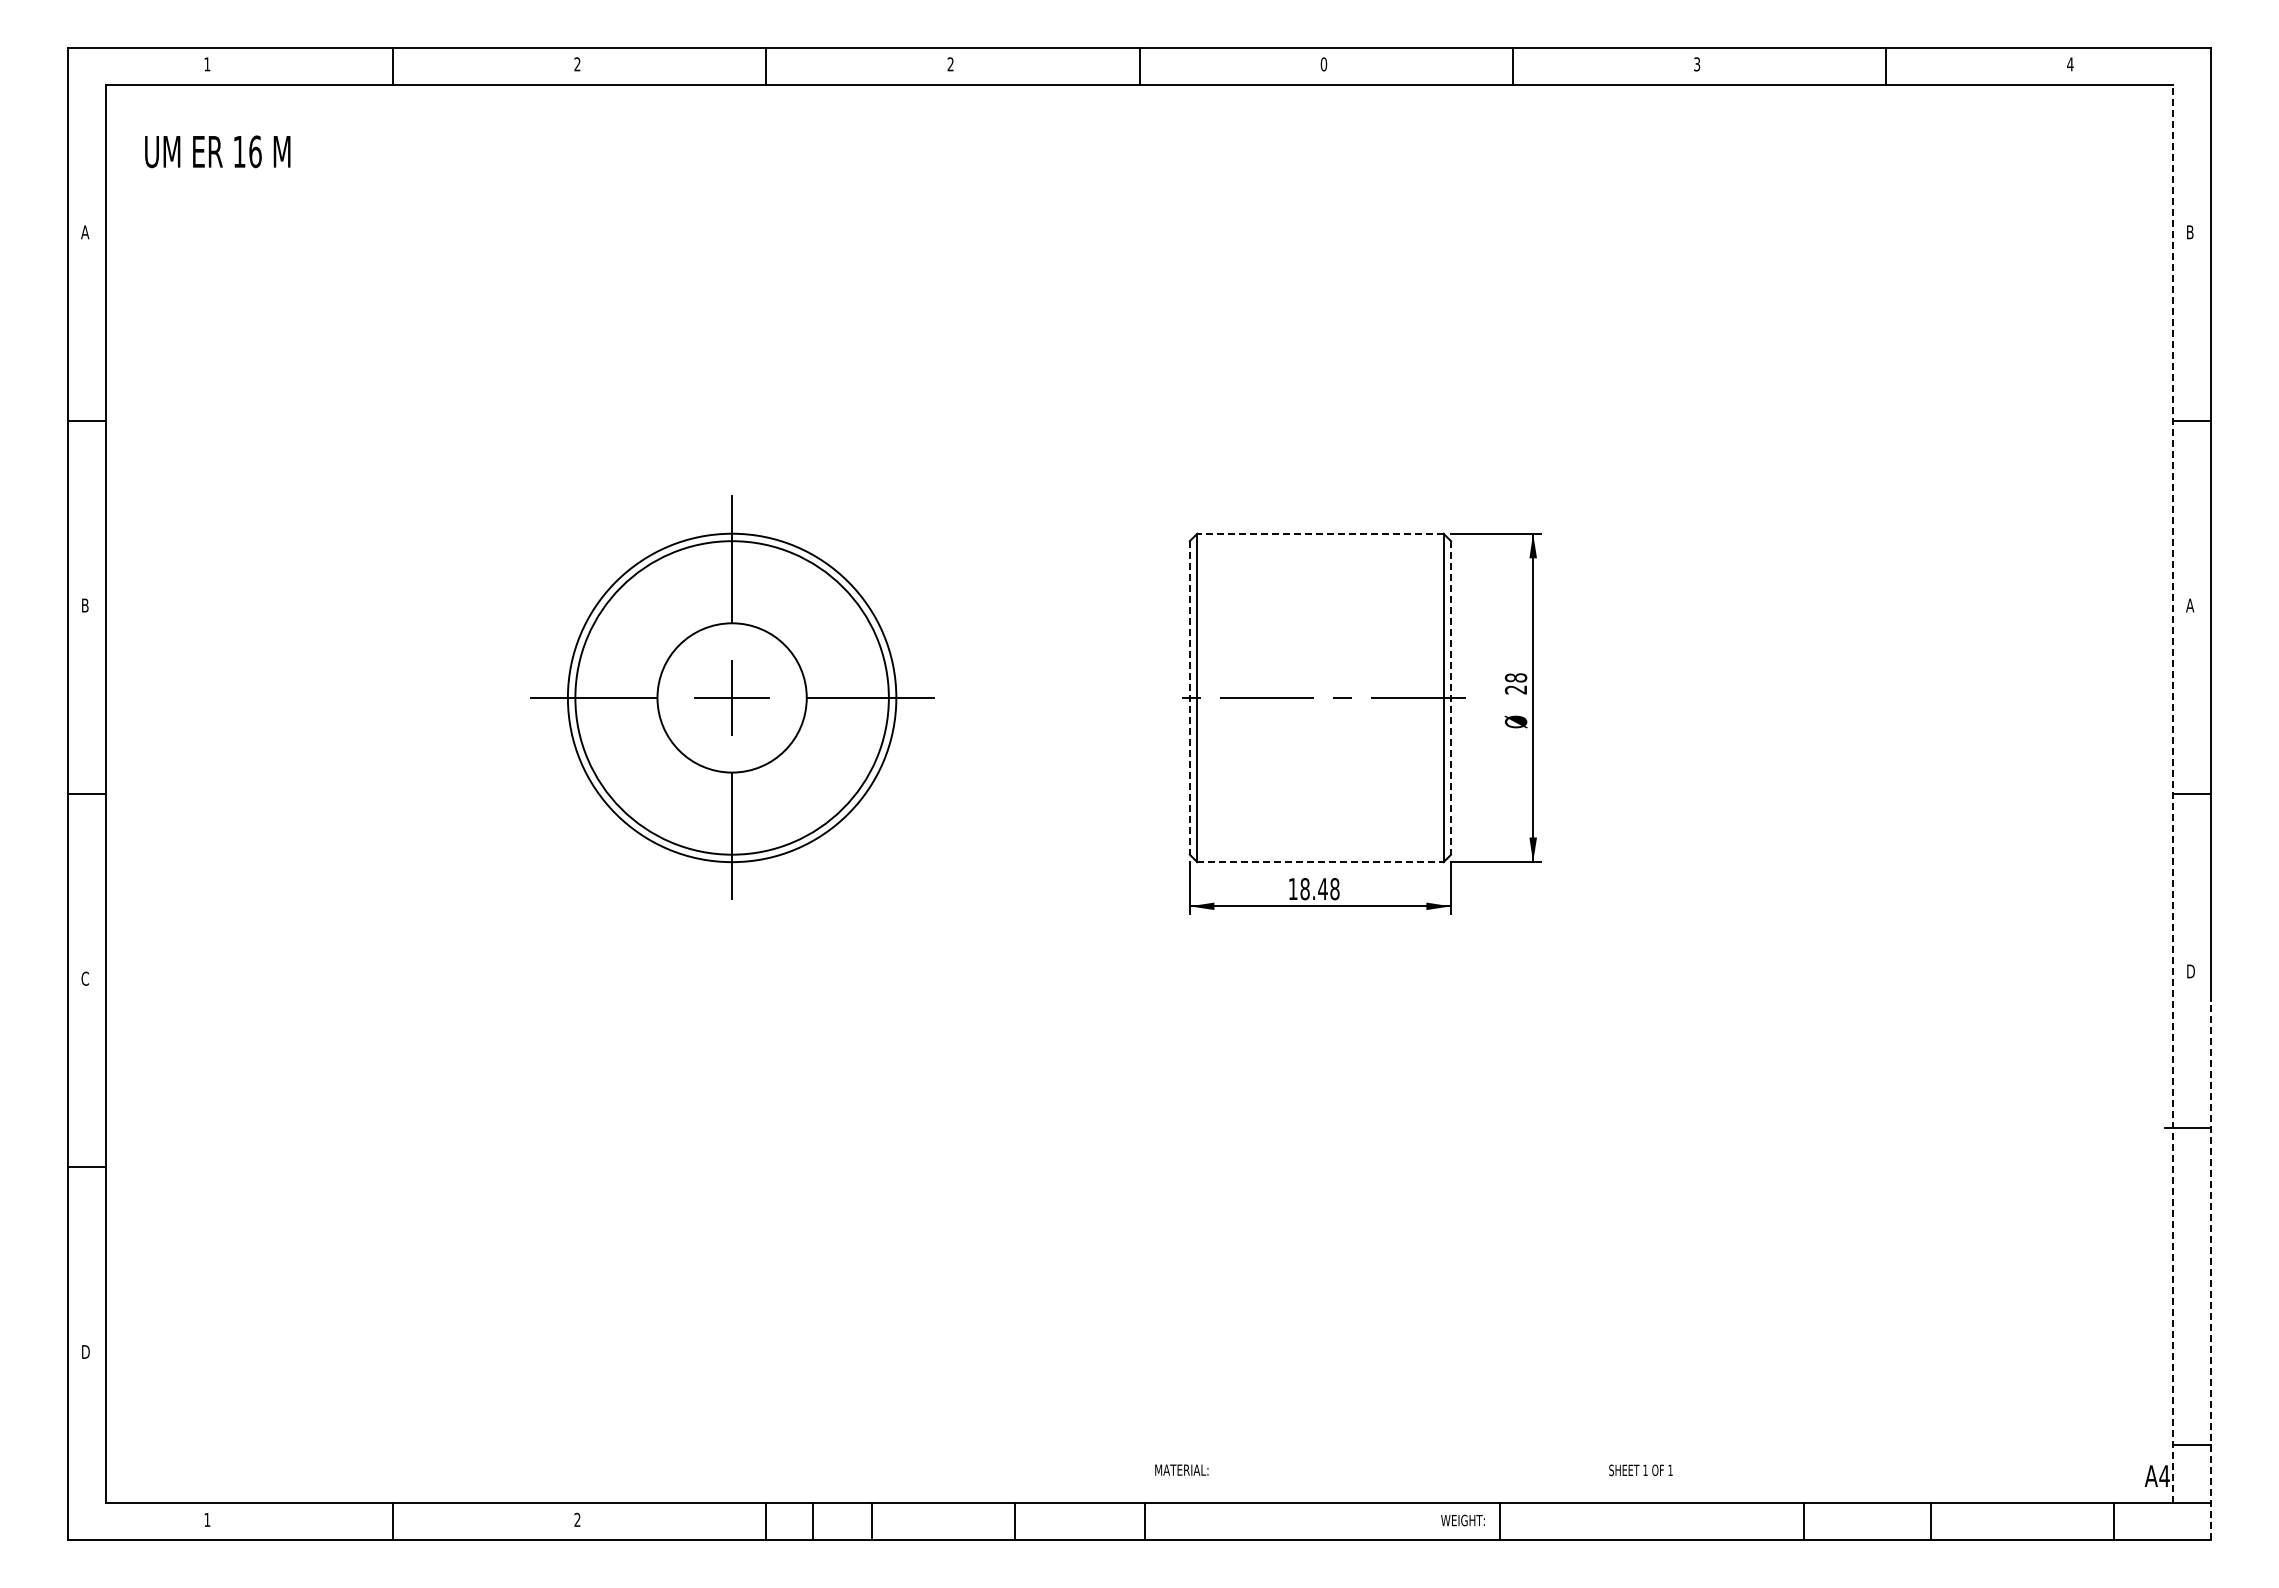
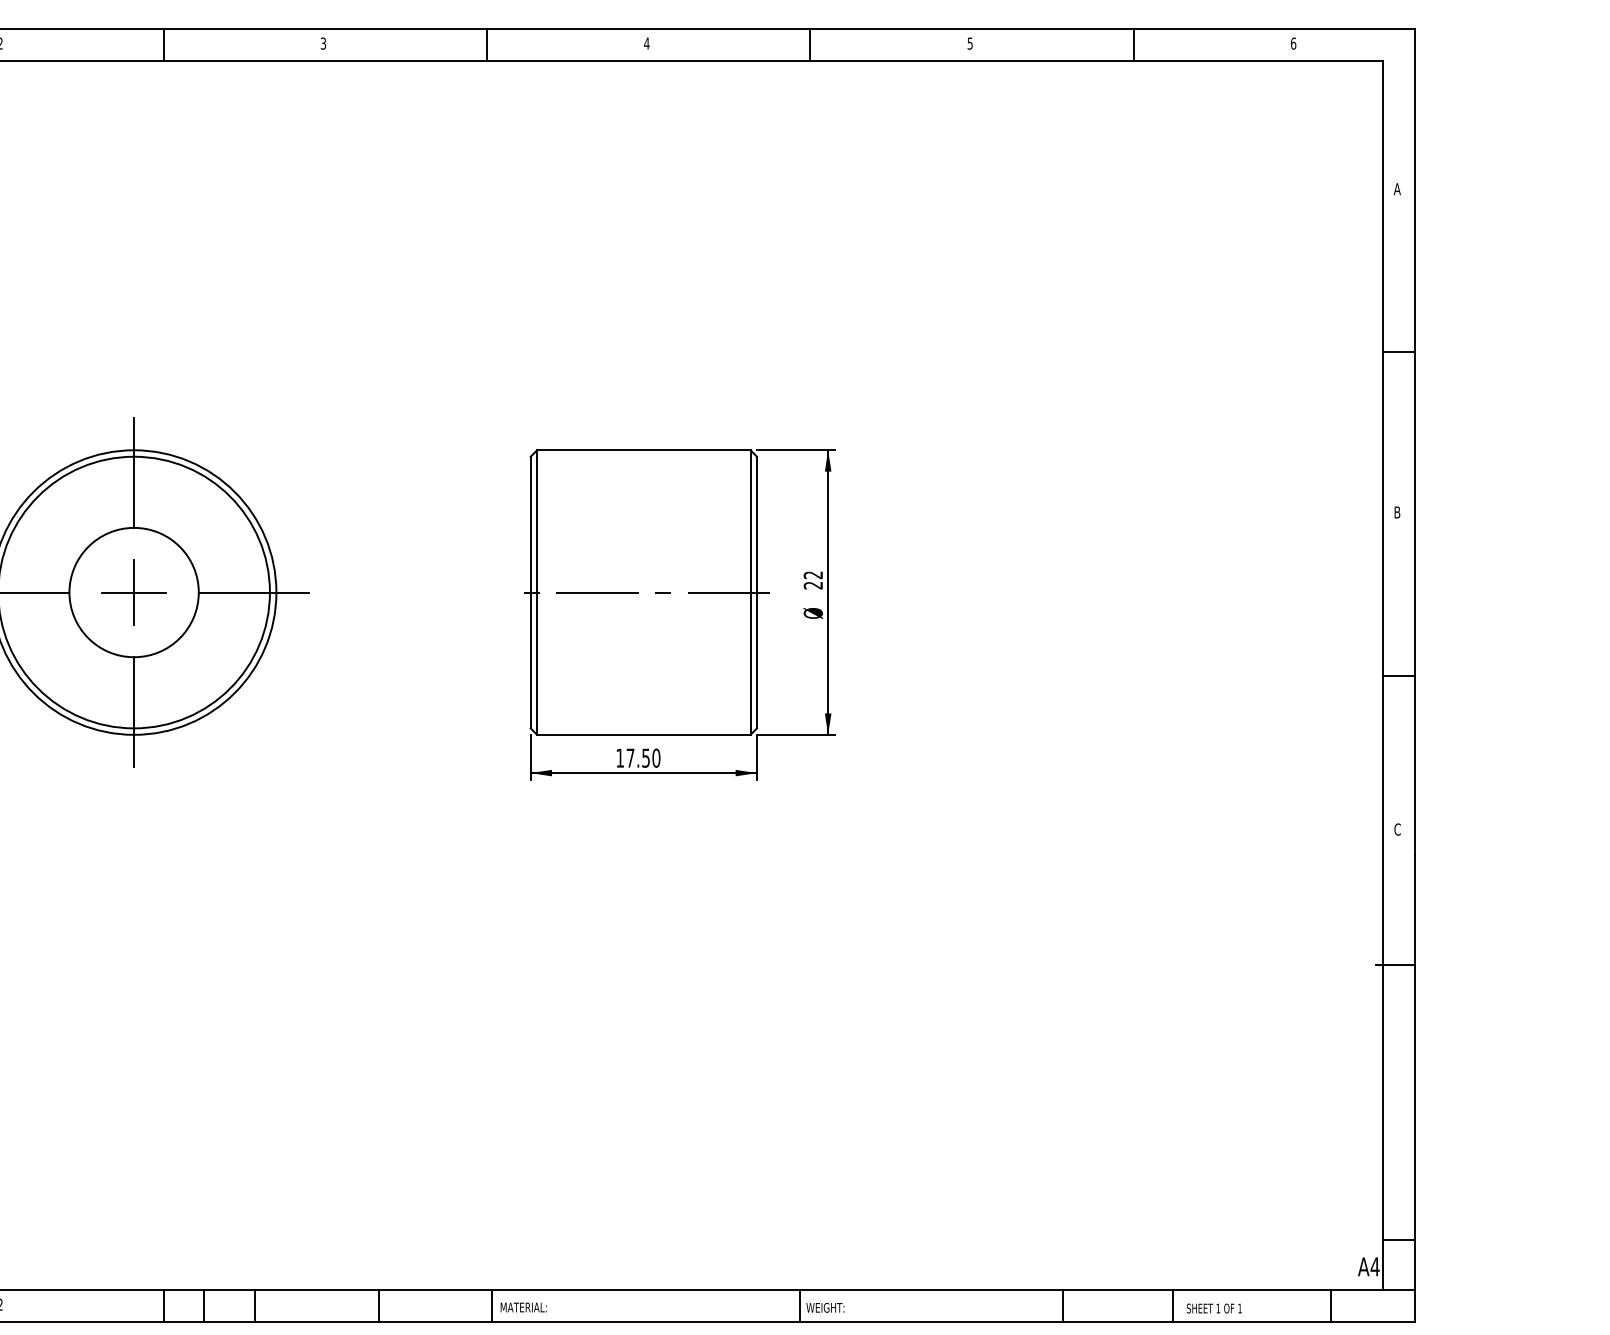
text: (1697, 63) -> (970, 42), 3 -> 5
text: (950, 64) -> (323, 43), 2 -> 3
text: (1323, 64) -> (646, 43), 0 -> 4
text: (2070, 64) -> (1293, 43), 4 -> 6
text: (2190, 232) -> (1397, 189), B -> A
line: (1319, 533) -> (643, 450), dashed -> solid
text: (2190, 605) -> (1397, 512), A -> B
text: (1516, 677) -> (813, 574), 28 -> 22
line: (1189, 697) -> (530, 592), dashed -> solid
line: (1451, 697) -> (757, 592), dashed -> solid
line: (2173, 793) -> (1382, 675), dashed -> solid
line: (1320, 862) -> (643, 735), dashed -> solid
text: (1319, 889) -> (643, 758), 18.48 -> 17.50
text: (2190, 971) -> (1397, 829), D -> C
line: (2210, 1270) -> (1414, 1088), dashed -> solid
text: (1181, 1469) -> (523, 1306), moved
text: (1640, 1470) -> (1213, 1308), moved
text: (1462, 1520) -> (824, 1307), moved

